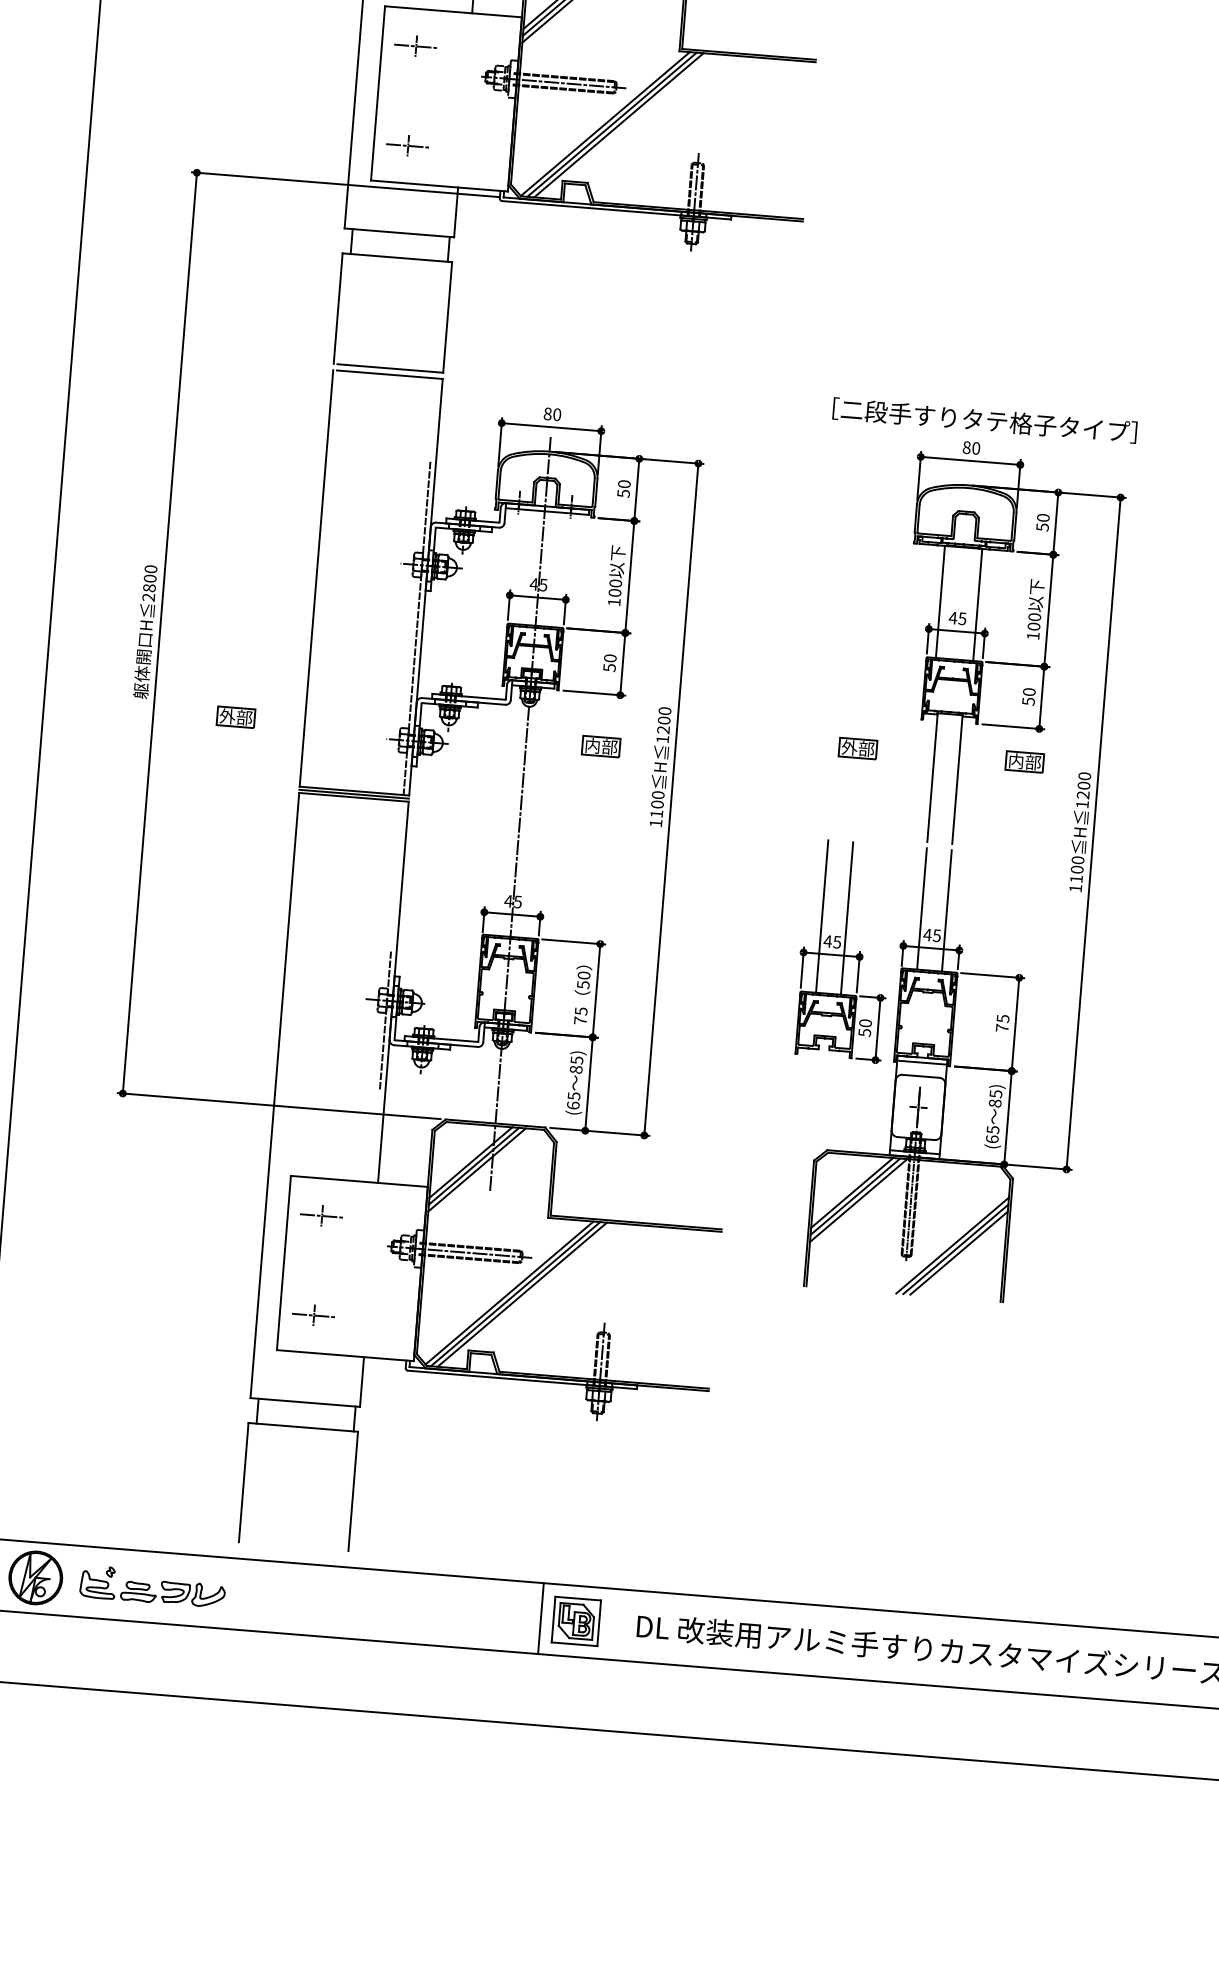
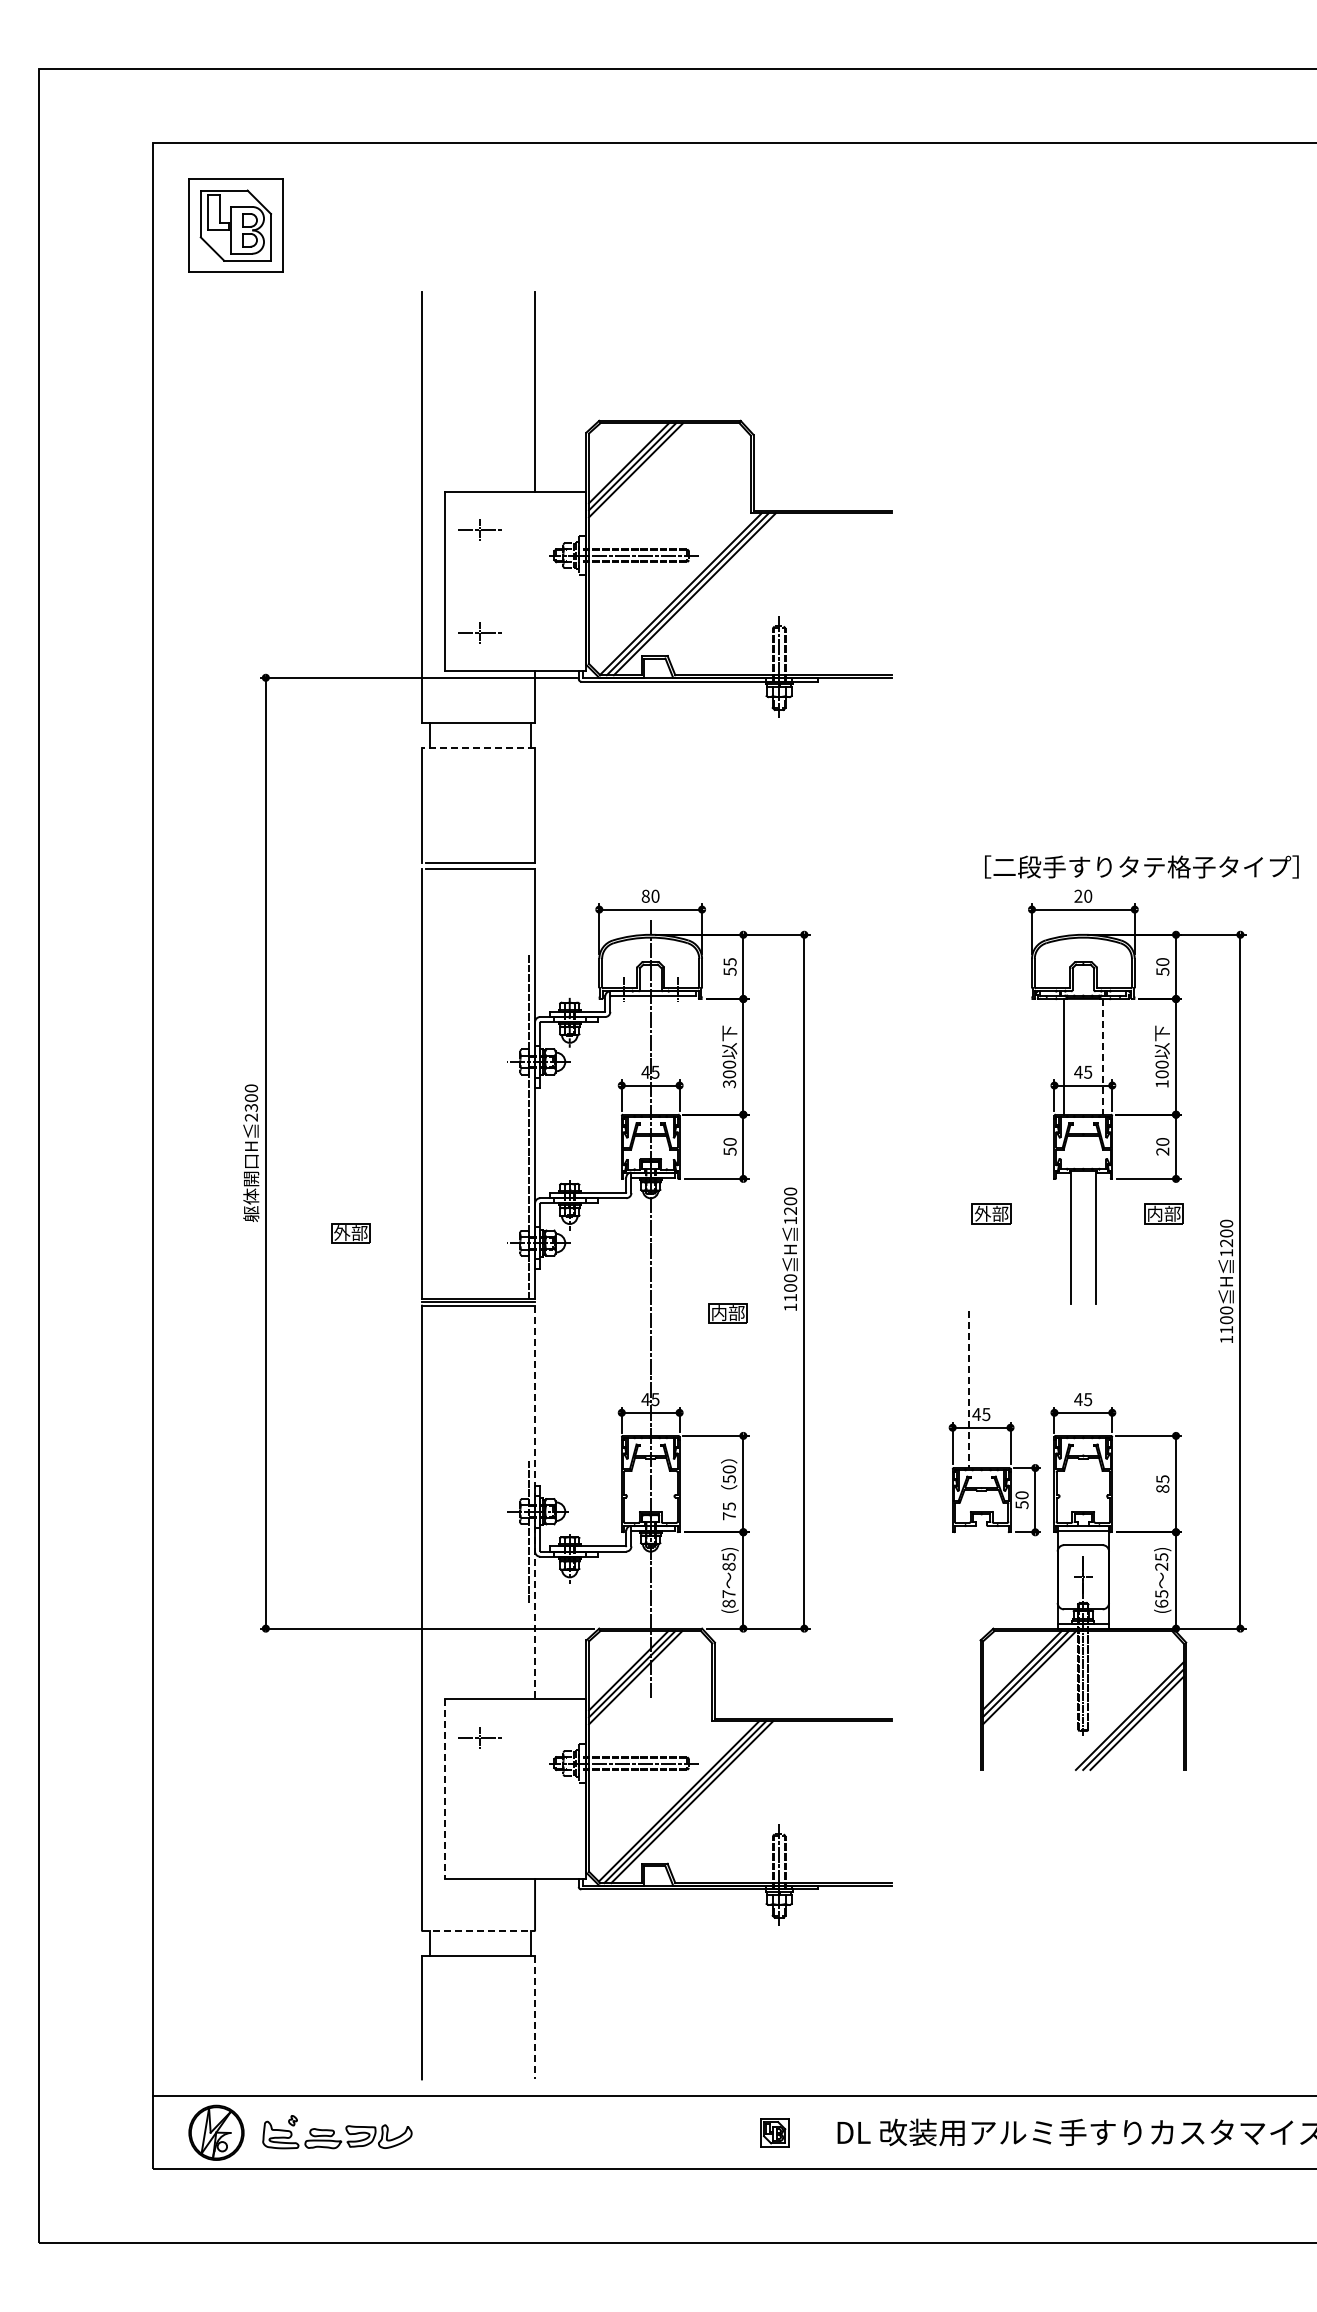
line: (397, 257) -> (478, 748), solid -> dashed
text: (984, 420) -> (1141, 866), moved
text: (966, 446) -> (1078, 895), 80 -> 20
text: (623, 484) -> (729, 962), 50 -> 55
text: (149, 587) -> (251, 1107), 2800 -> 2300
text: (614, 602) -> (729, 1084), 100 -> 300
line: (977, 604) -> (1102, 1056), solid -> dashed
text: (1028, 701) -> (1162, 1151), 50 -> 20
part: (600, 746) -> (727, 1313), moved
line: (922, 908) -> (1070, 1372), removed
line: (947, 910) -> (1096, 1372), removed
line: (821, 916) -> (968, 1389), solid -> dashed
line: (847, 918) -> (994, 1389), removed
line: (393, 992) -> (535, 1502), solid -> dashed
text: (1002, 1027) -> (1162, 1488), 75 -> 85
text: (573, 1100) -> (728, 1598), (65 -> (87
text: (995, 1103) -> (1161, 1566), 85) -> 25)
line: (284, 1263) -> (445, 1789), solid -> dashed
part: (313, 1315) -> (479, 1840), removed
line: (305, 1402) -> (478, 1930), solid -> dashed
line: (353, 1491) -> (535, 2017), solid -> dashed
line: (541, 1618) -> (738, 2132), removed
part: (576, 1621) -> (774, 2132), size x0.6

